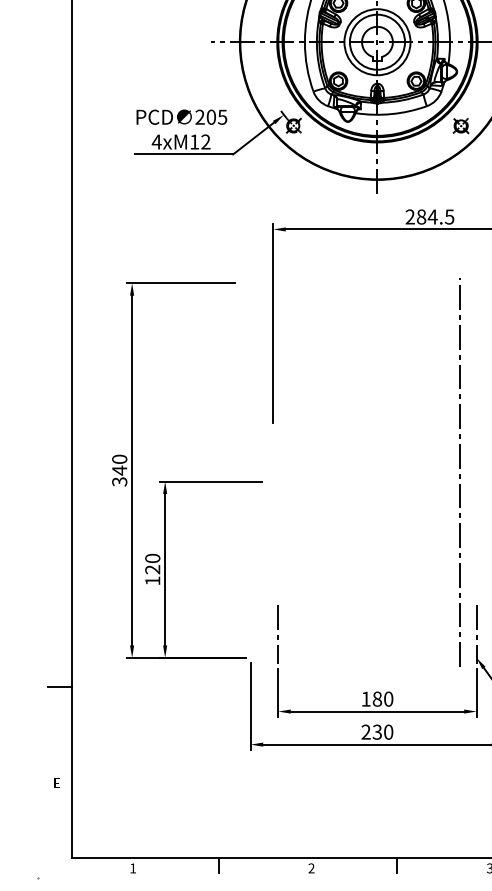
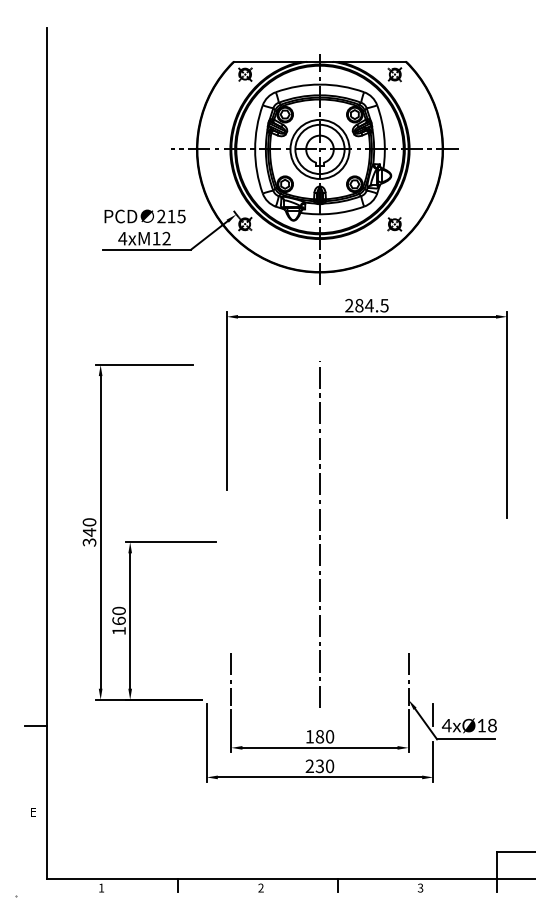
text: (211, 117) -> (171, 216), 205 -> 215
line: (459, 474) -> (319, 535), moved
text: (152, 569) -> (118, 620), 120 -> 160

